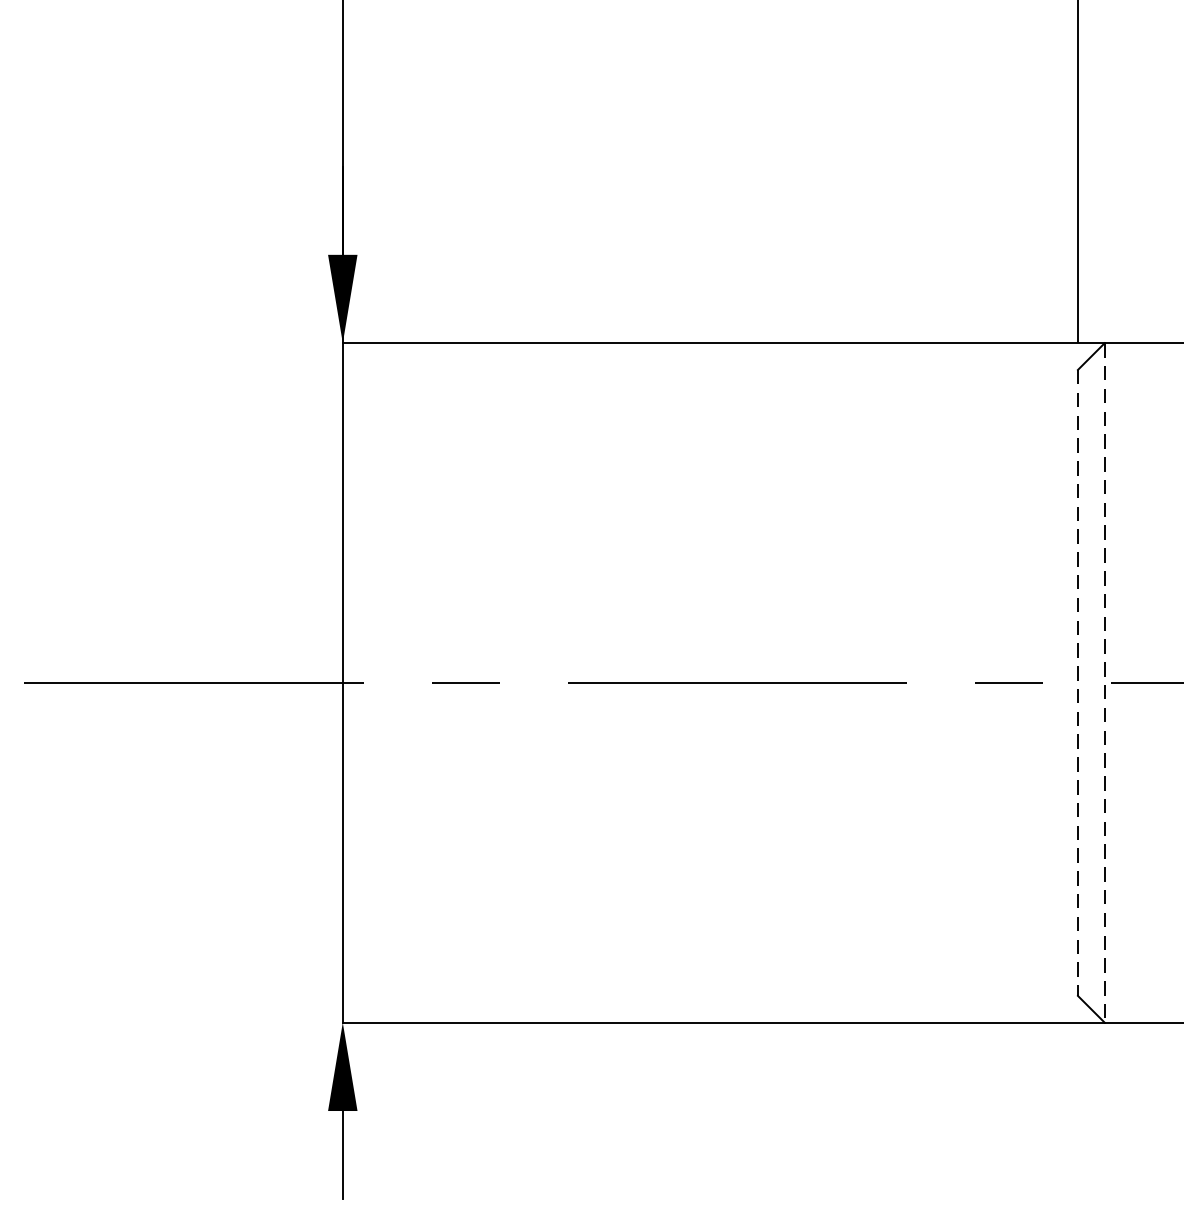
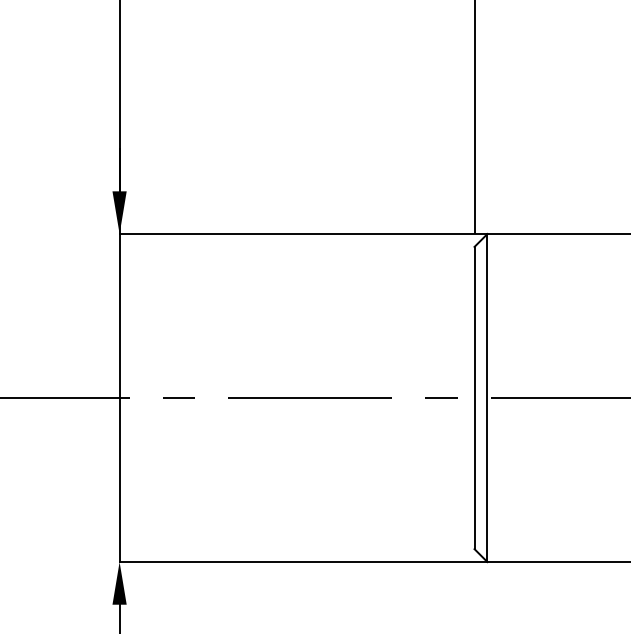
line: (1077, 683) -> (474, 398), dashed -> solid
line: (1104, 683) -> (487, 398), dashed -> solid

